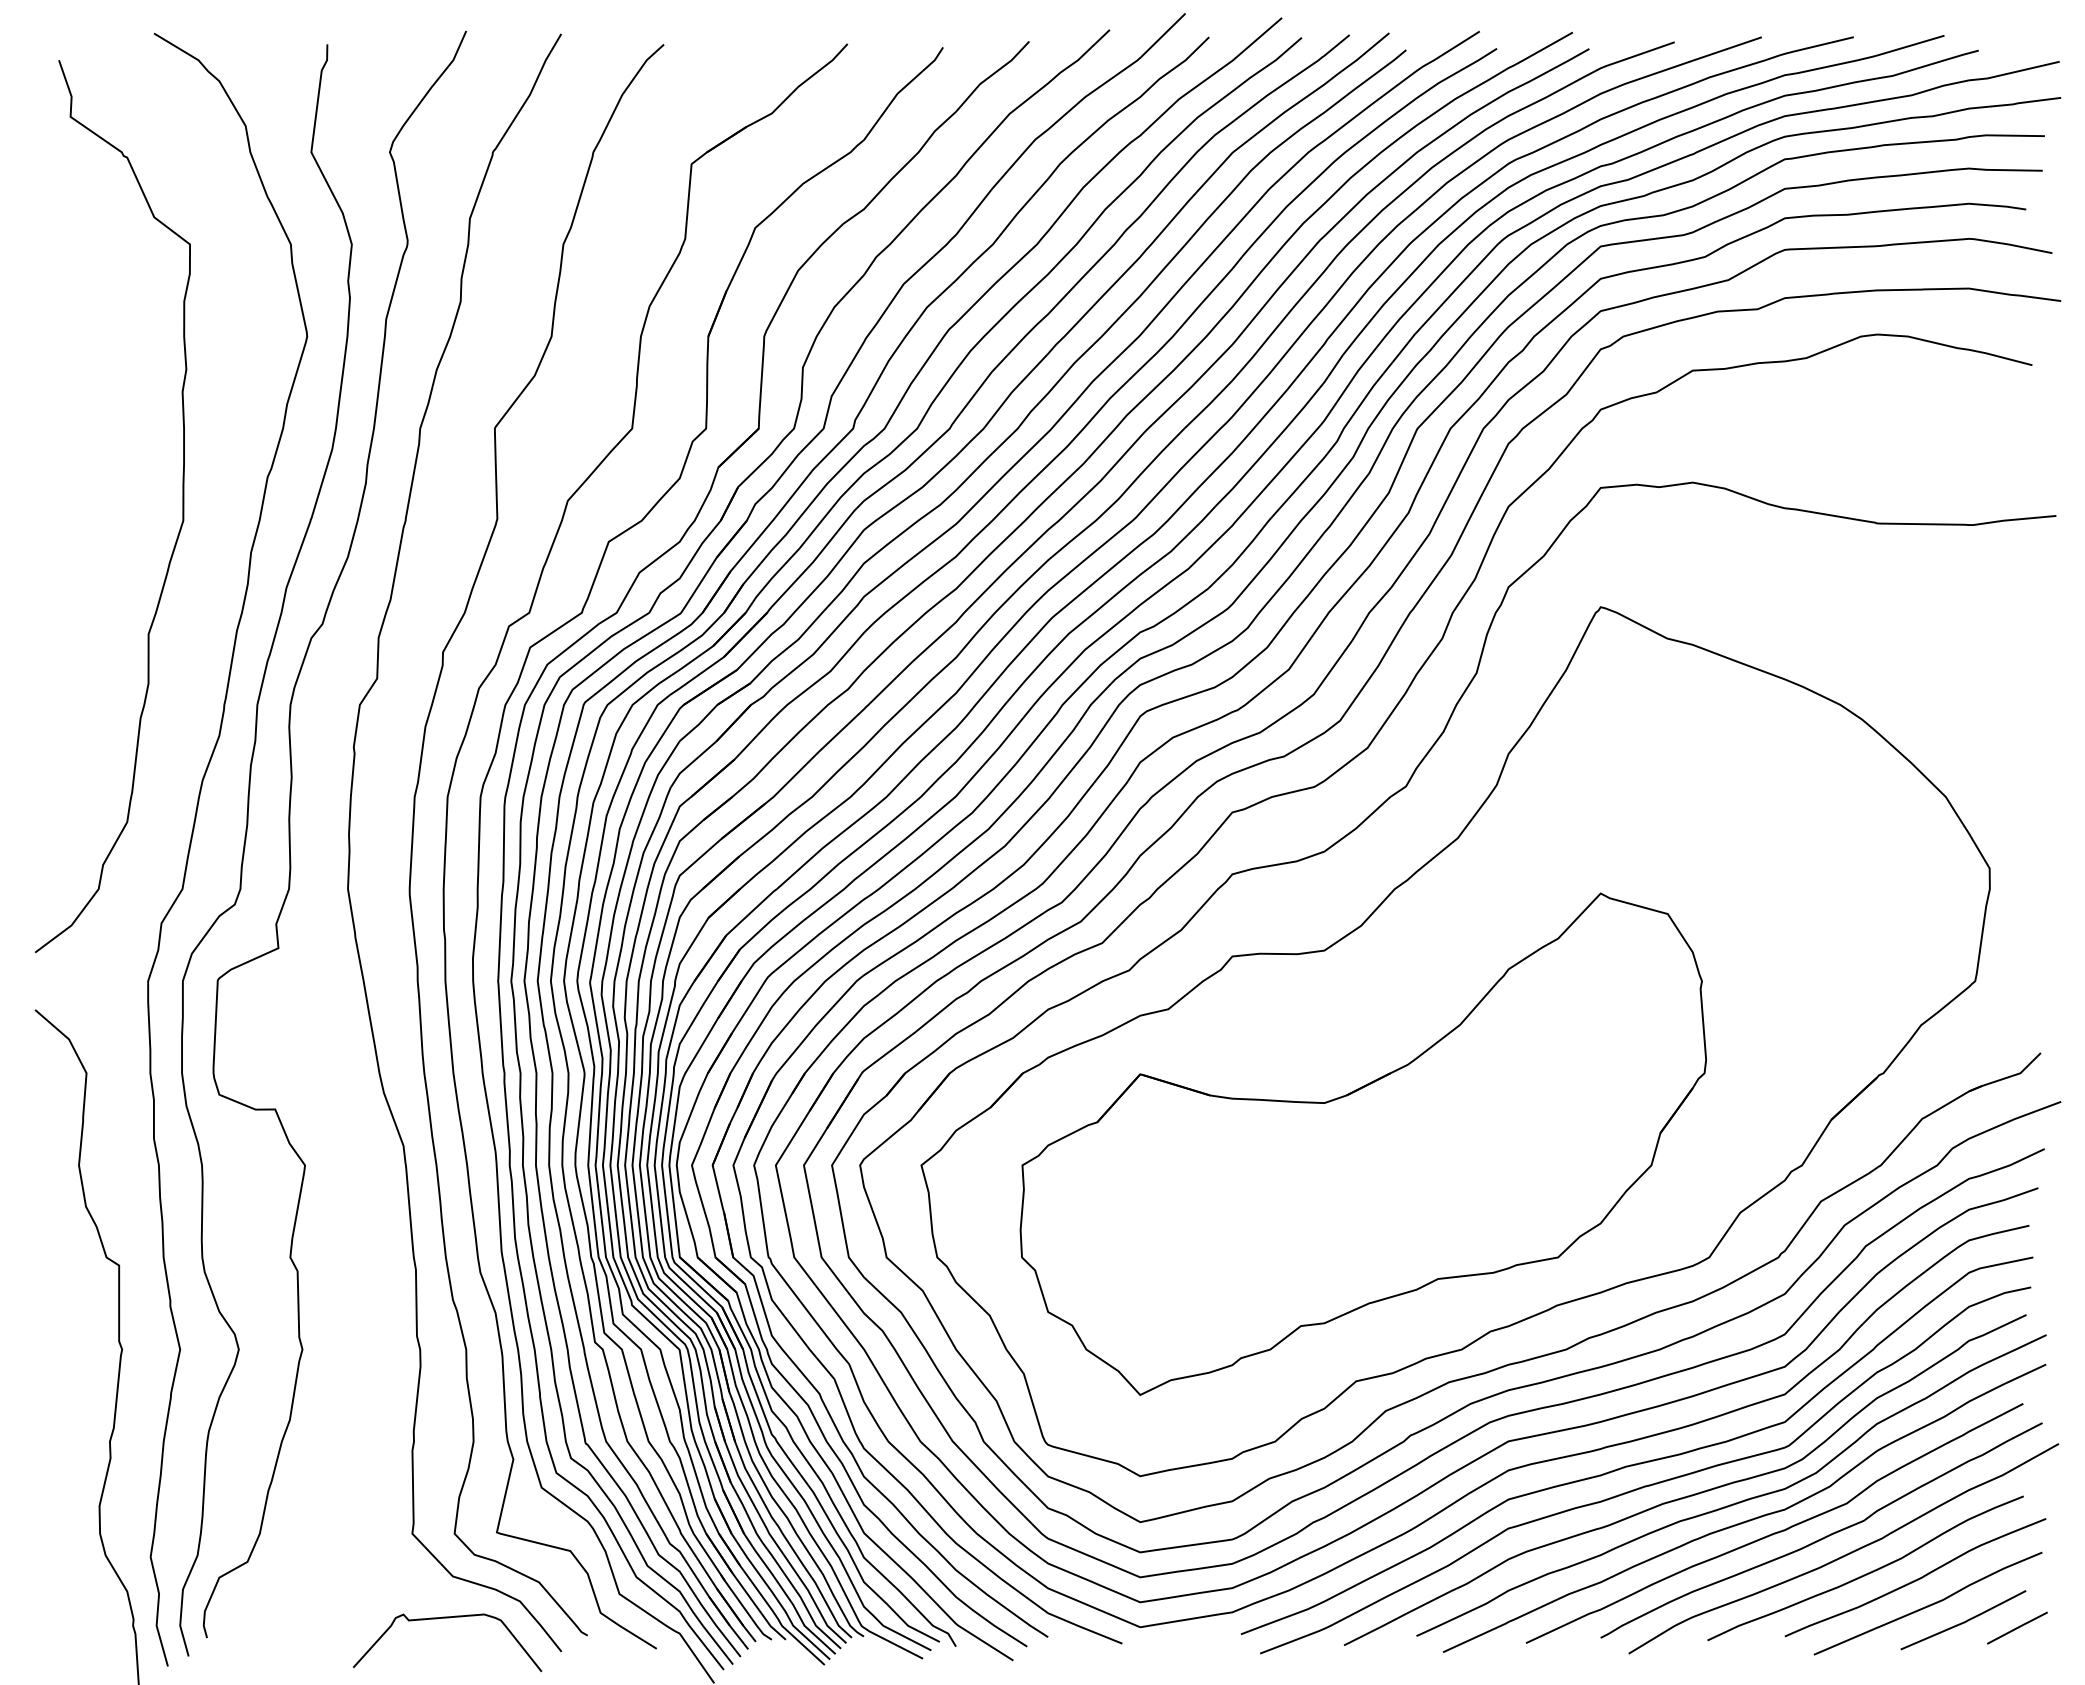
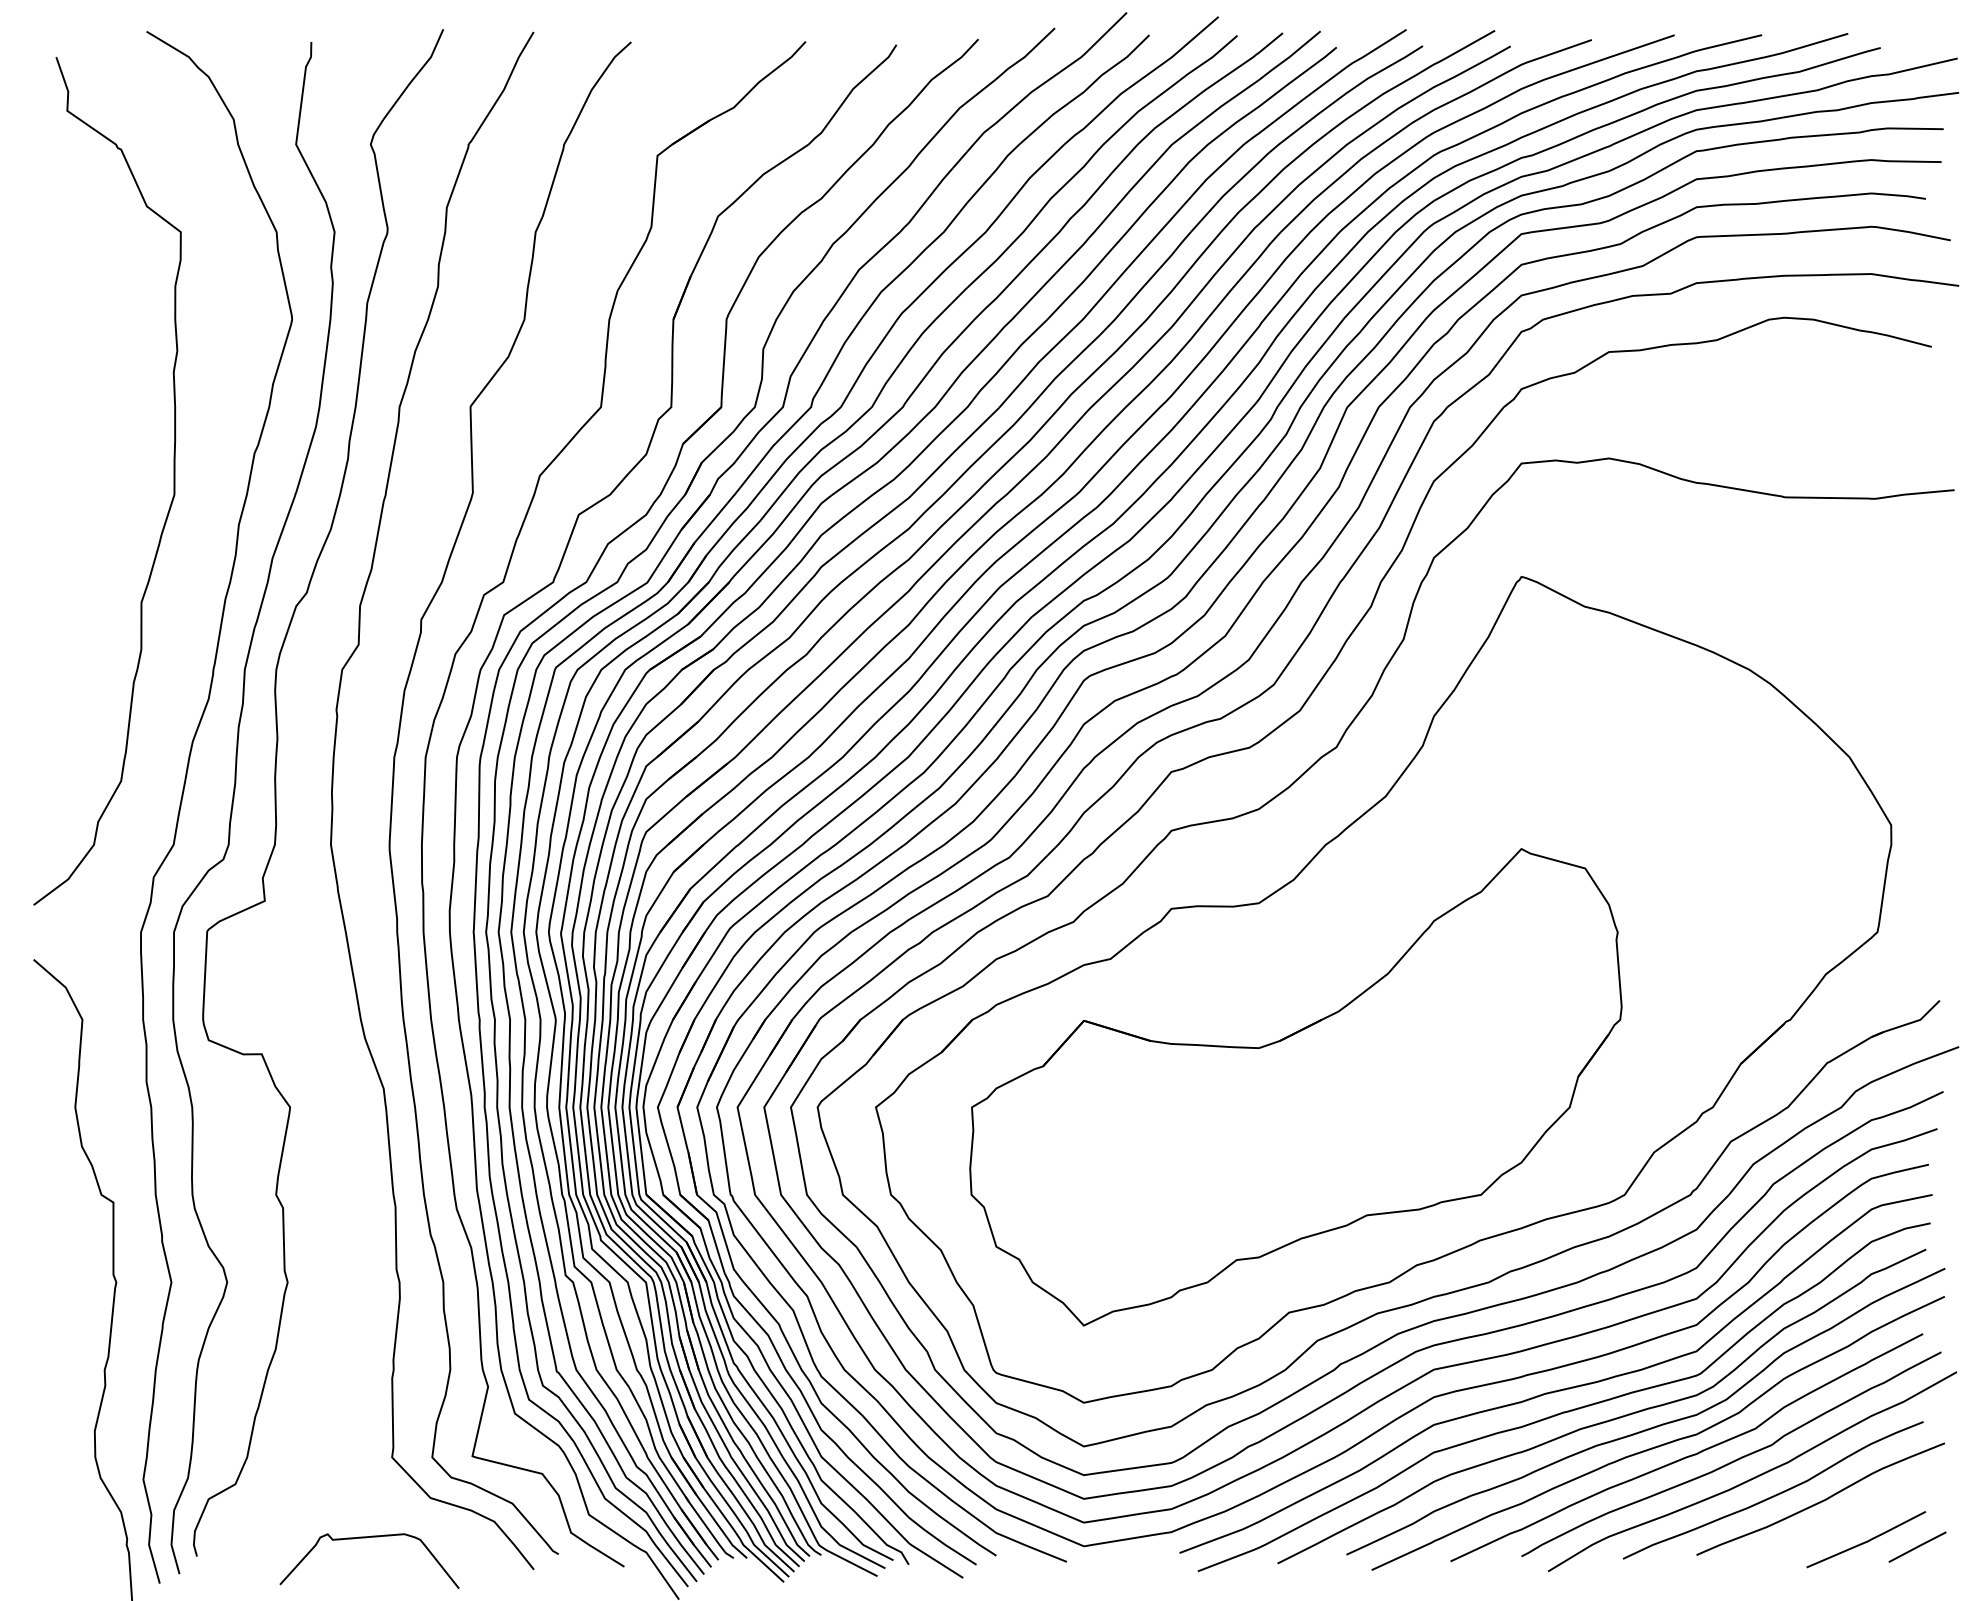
curve: (1927, 1605) -> (1832, 1525), removed
curve: (444, 1619) -> (366, 1538), moved

